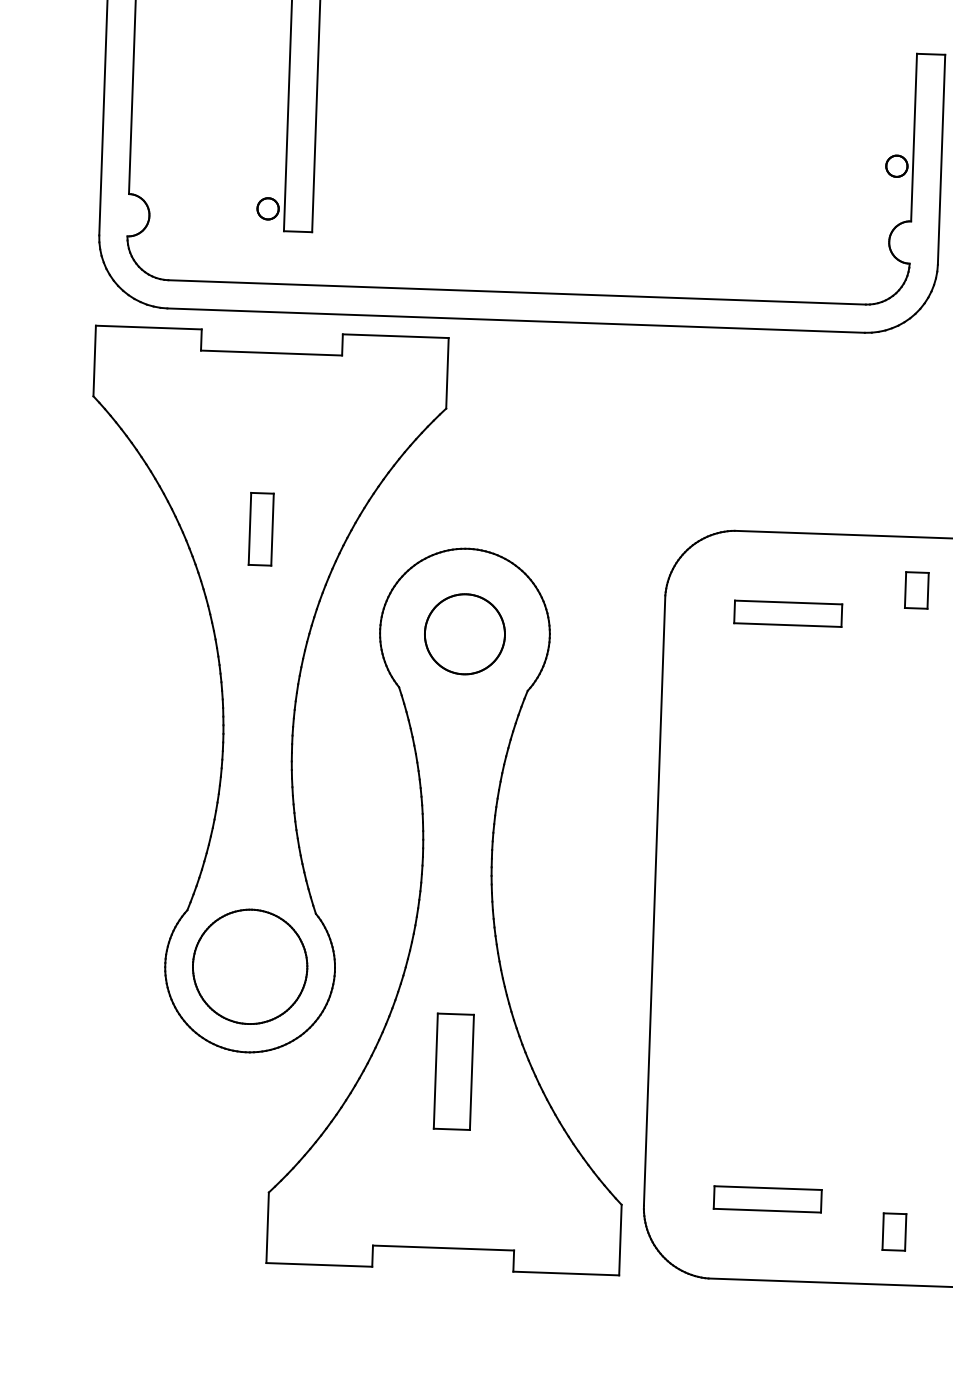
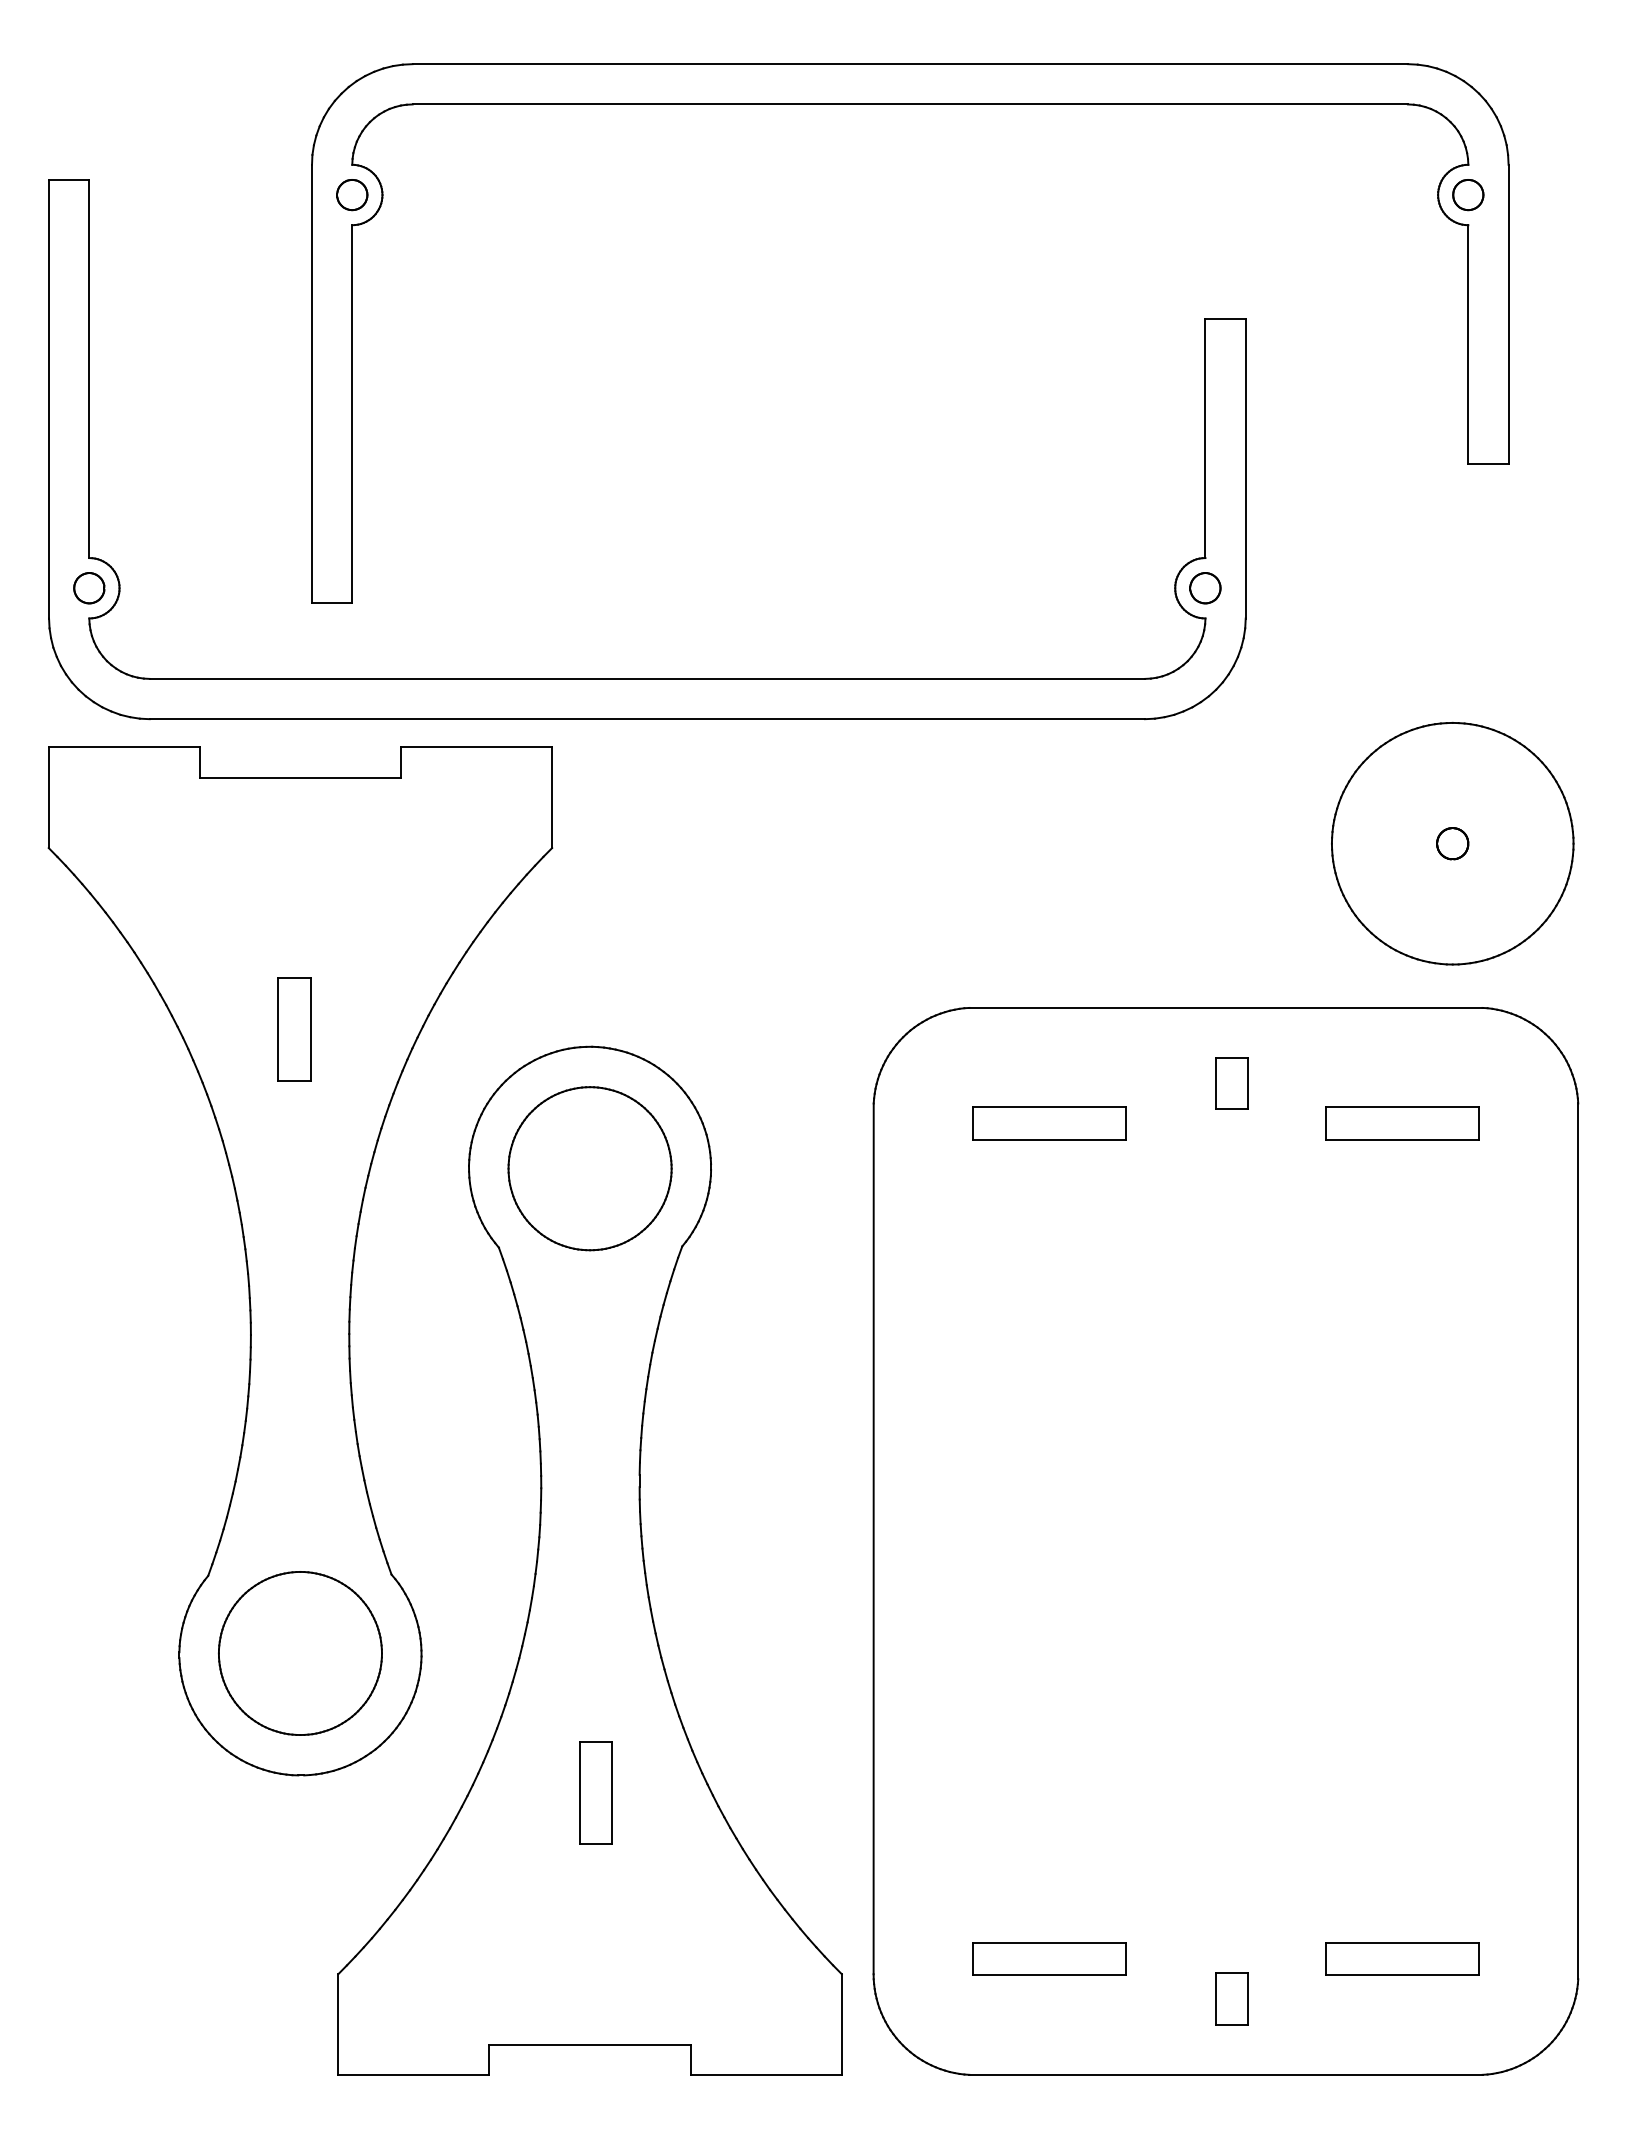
part: (896, 166) -> (1205, 588), moved
part: (268, 209) -> (89, 588), moved
part: (464, 634) -> (589, 1168), size x1.43
part: (453, 1071) -> (595, 1792), size x0.62

